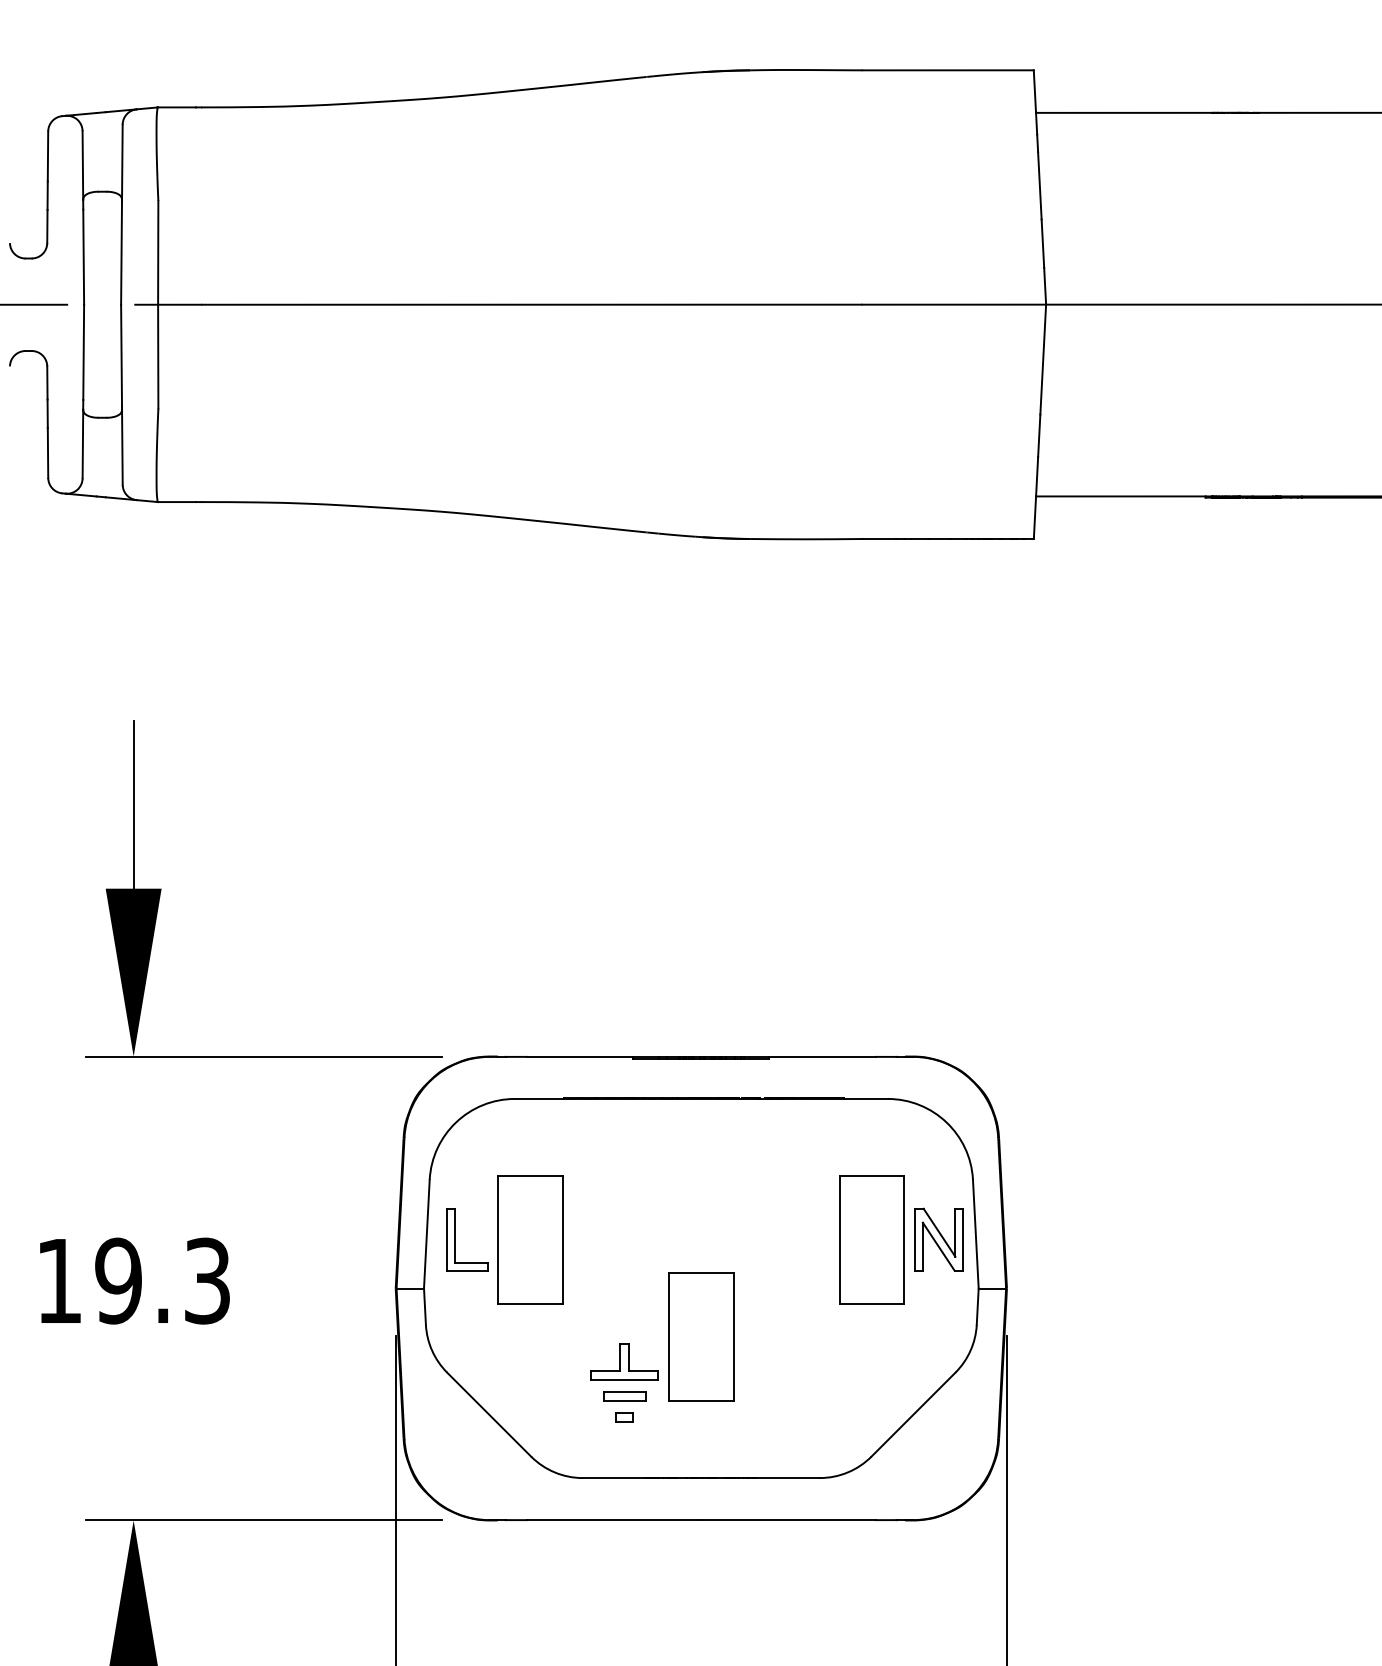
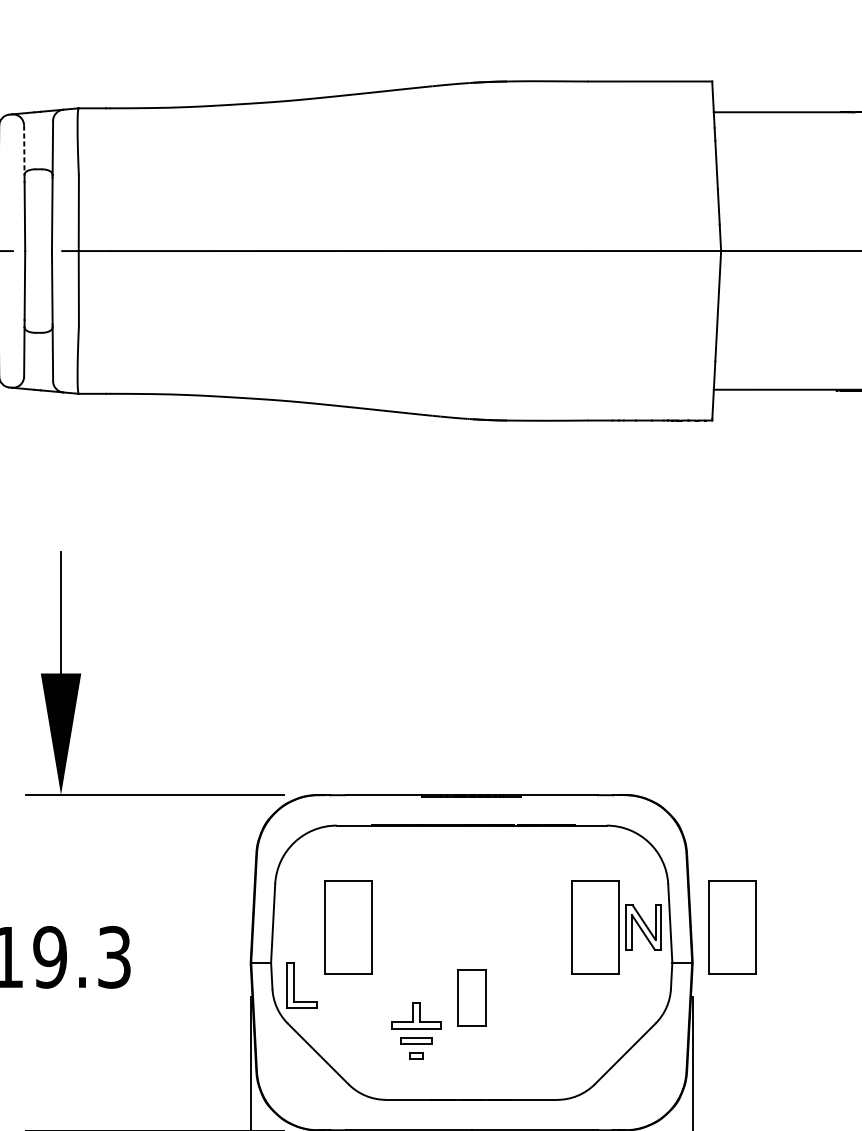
line: (82, 166) -> (24, 151), solid -> dashed
part: (455, 1239) -> (293, 985), moved
part: (1061, 1239) -> (732, 927), added
part: (701, 1336) -> (471, 997), size x0.6

